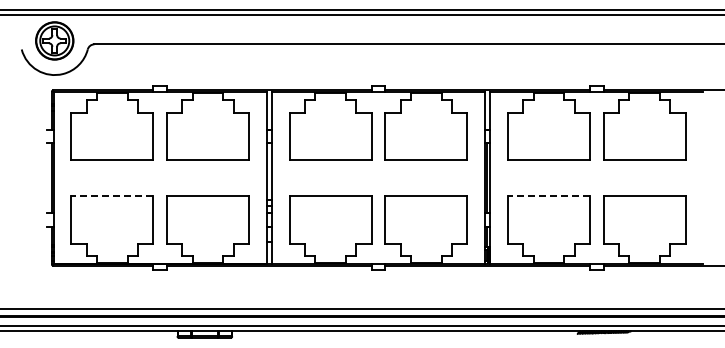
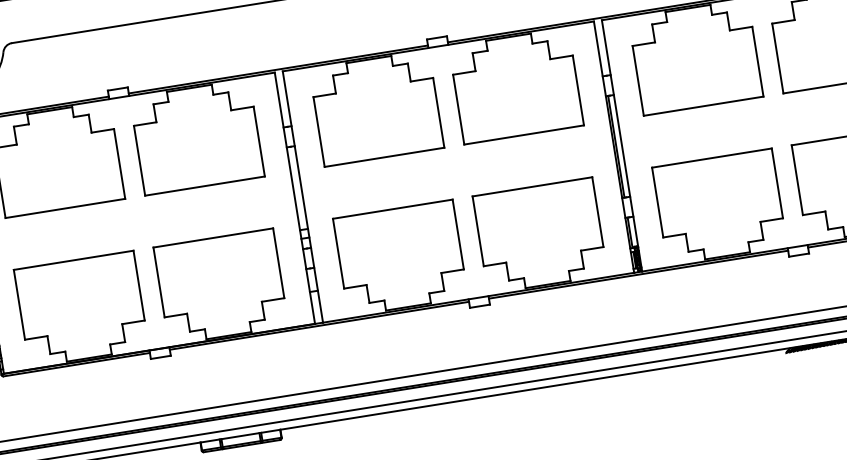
line: (112, 195) -> (73, 259), dashed -> solid
line: (549, 195) -> (712, 157), dashed -> solid

